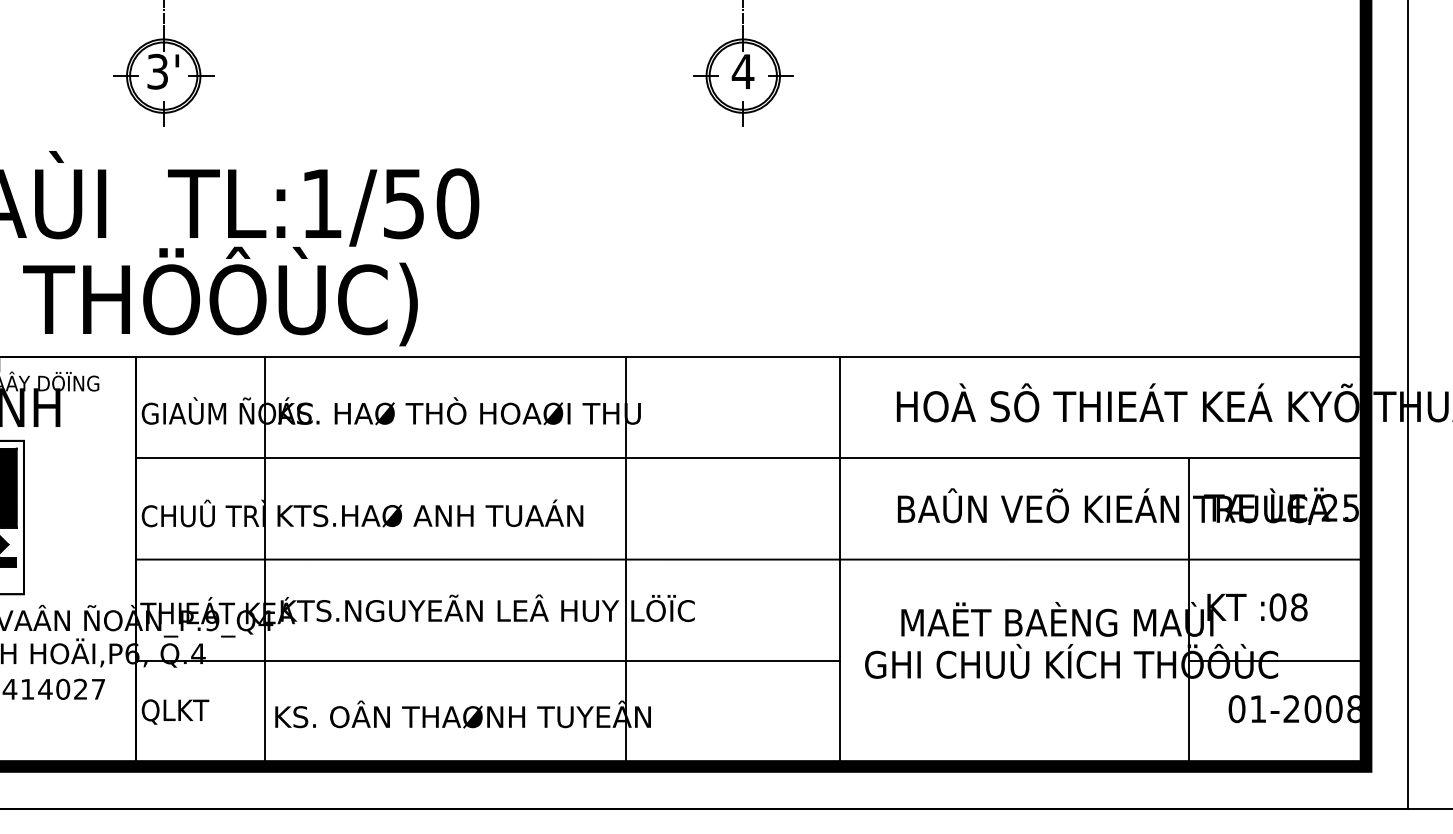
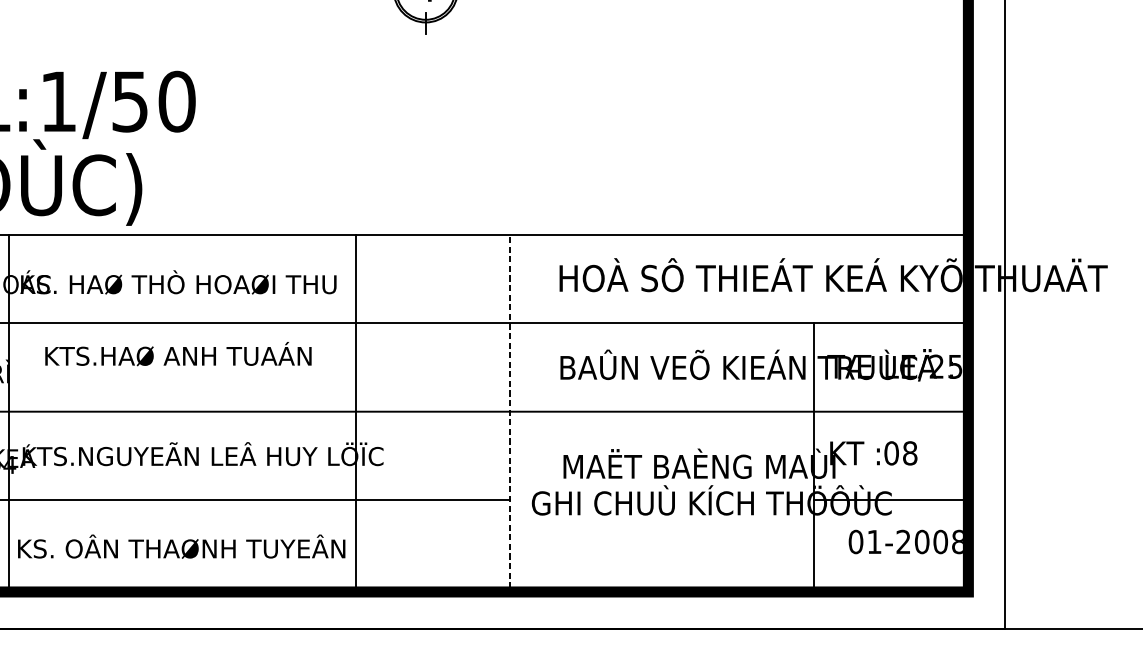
text: (430, 513) -> (178, 354), moved
line: (625, 559) -> (356, 411), moved
line: (839, 559) -> (509, 411), solid -> dashed

